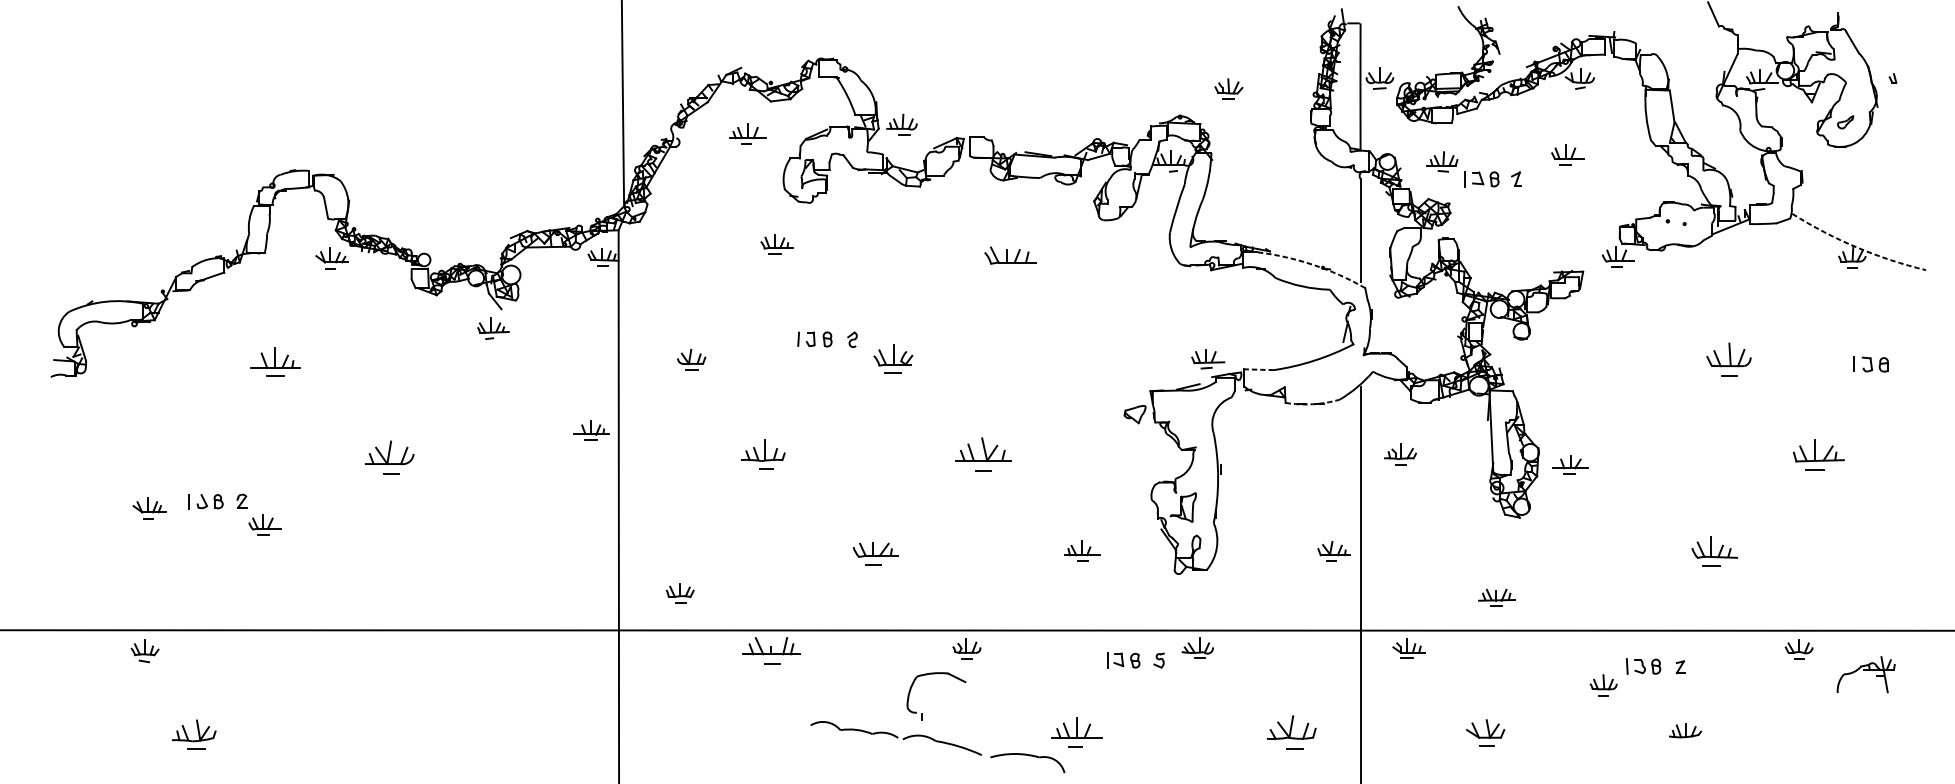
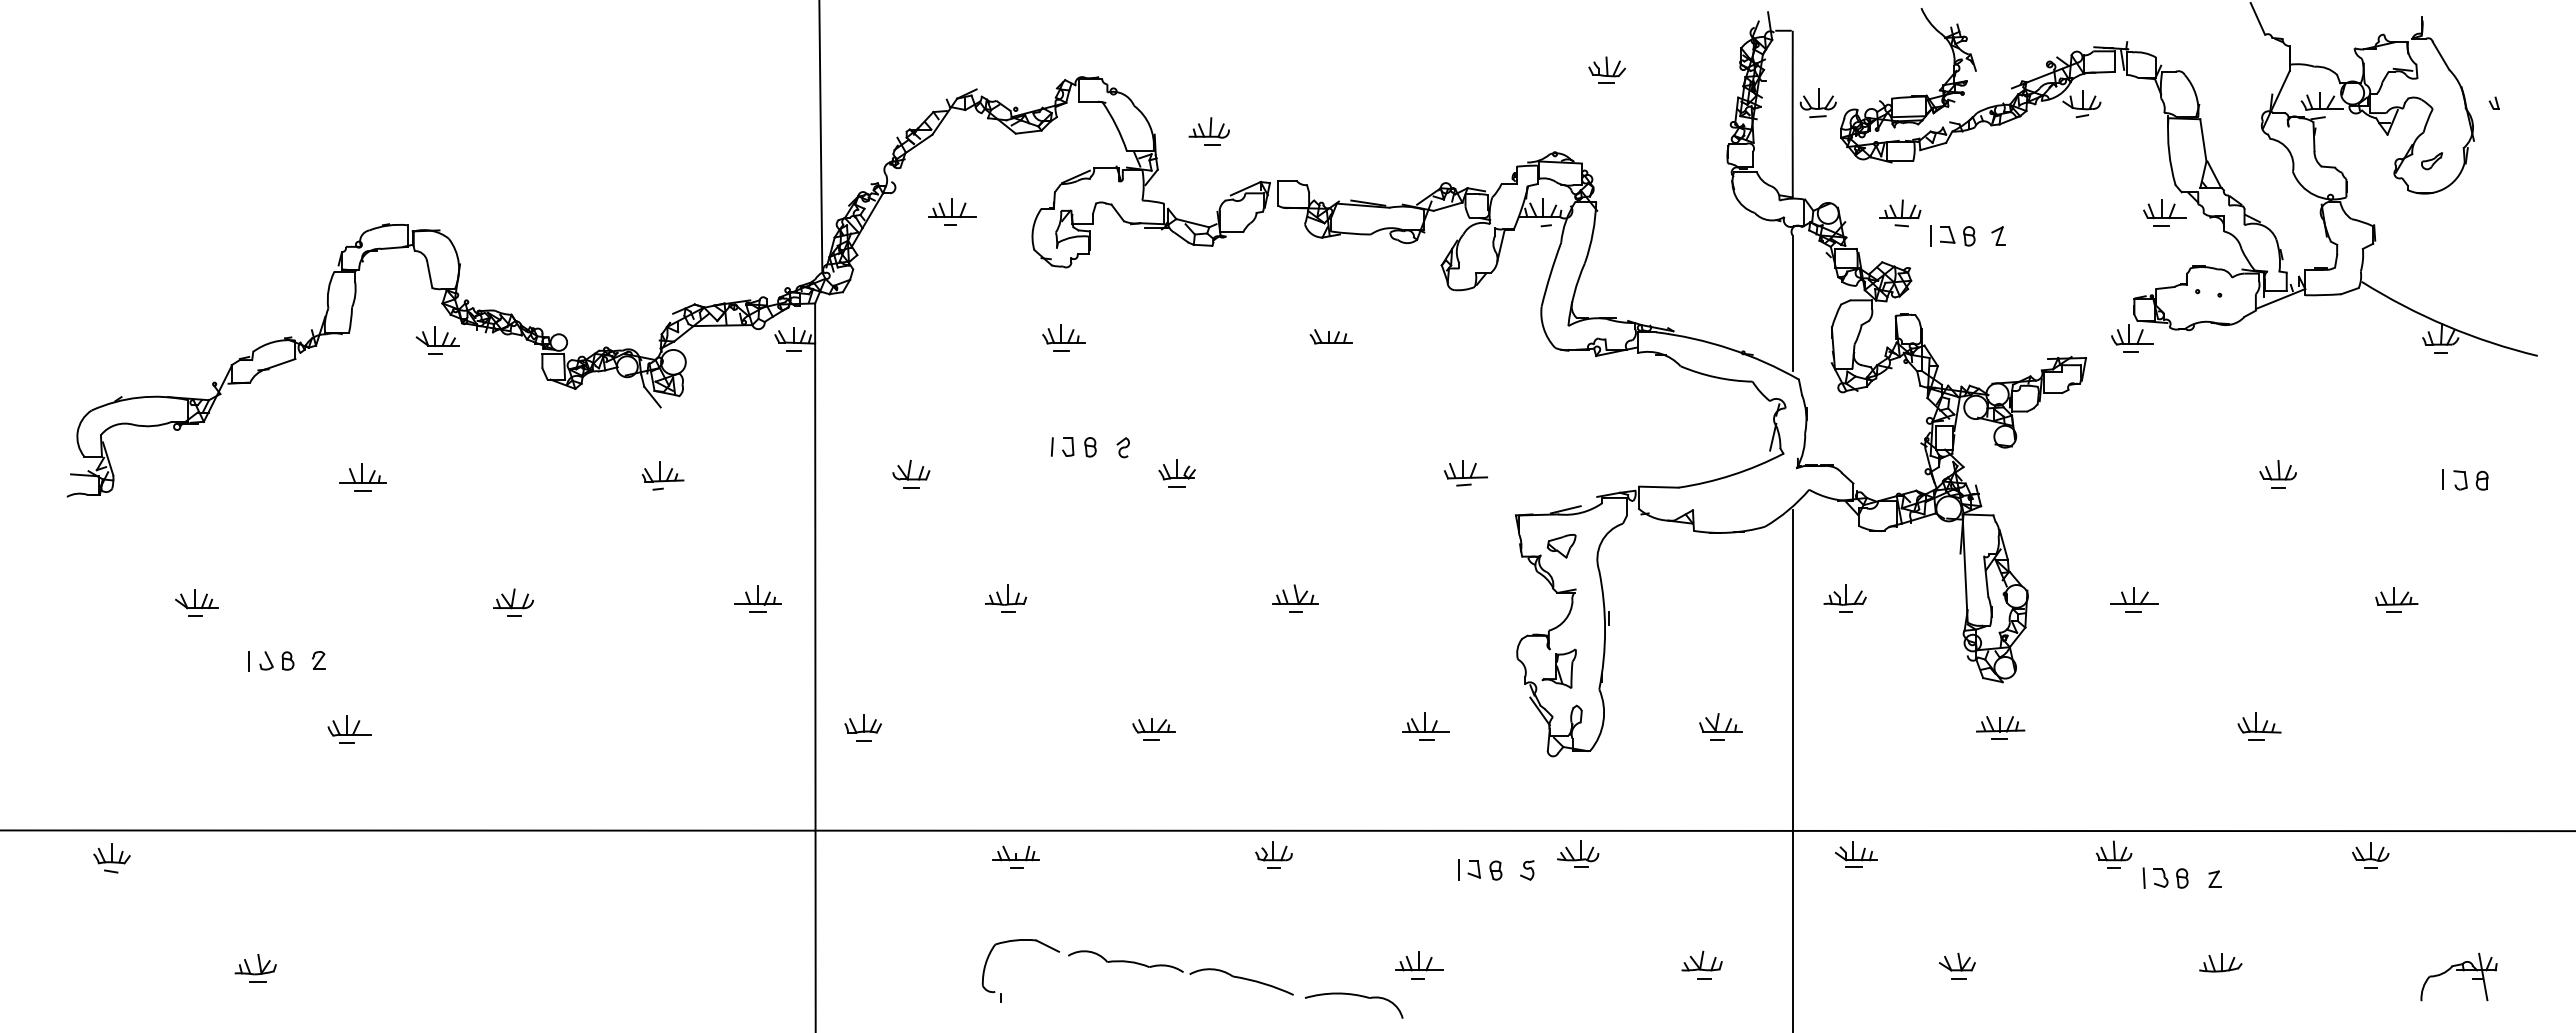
part: (1229, 88) -> (1607, 69), moved
part: (901, 124) -> (1208, 131), moved
part: (747, 133) -> (952, 211), moved
part: (1567, 154) -> (2164, 212), moved
part: (776, 244) -> (1063, 337), moved
arc: (1856, 247) -> (2446, 326), dashed -> solid
part: (1009, 255) -> (1330, 336), size x0.62
arc: (1312, 264) -> (1729, 348), dashed -> solid
part: (492, 328) -> (662, 475), moved
part: (892, 359) -> (1176, 473), size x0.71
part: (1207, 359) -> (1465, 473), moved
part: (1728, 360) -> (2277, 474), size x0.62
part: (275, 362) -> (362, 477), size x0.71
line: (1258, 369) -> (1658, 487), dashed -> solid
arc: (1312, 404) -> (1729, 532), dashed -> solid
part: (1134, 414) -> (1561, 546), moved
part: (590, 429) -> (757, 598), moved
part: (763, 454) -> (1006, 598), size x0.71
part: (983, 454) -> (1295, 598), size x0.62
part: (1818, 454) -> (2396, 599), size x0.62
part: (389, 457) -> (513, 602), size x0.62
part: (1570, 464) -> (2134, 599), moved
part: (149, 508) -> (196, 602), moved
part: (265, 524) -> (349, 729), moved
part: (1333, 551) -> (1720, 726), moved
part: (1714, 551) -> (2259, 726), size x0.71
part: (875, 553) -> (1153, 729), size x0.71
part: (679, 593) -> (862, 727), moved
part: (1496, 597) -> (2000, 727), moved
part: (770, 650) -> (1015, 856), size x0.62
part: (144, 651) -> (111, 858), moved
part: (934, 674) -> (1018, 941), moved
part: (1865, 674) -> (2458, 976), moved
part: (1603, 684) -> (2113, 854), moved
part: (1291, 731) -> (1701, 964), size x0.62
part: (1077, 732) -> (1419, 965), size x0.71
part: (1484, 732) -> (1956, 965), size x0.71
part: (193, 735) -> (255, 968), size x0.71

